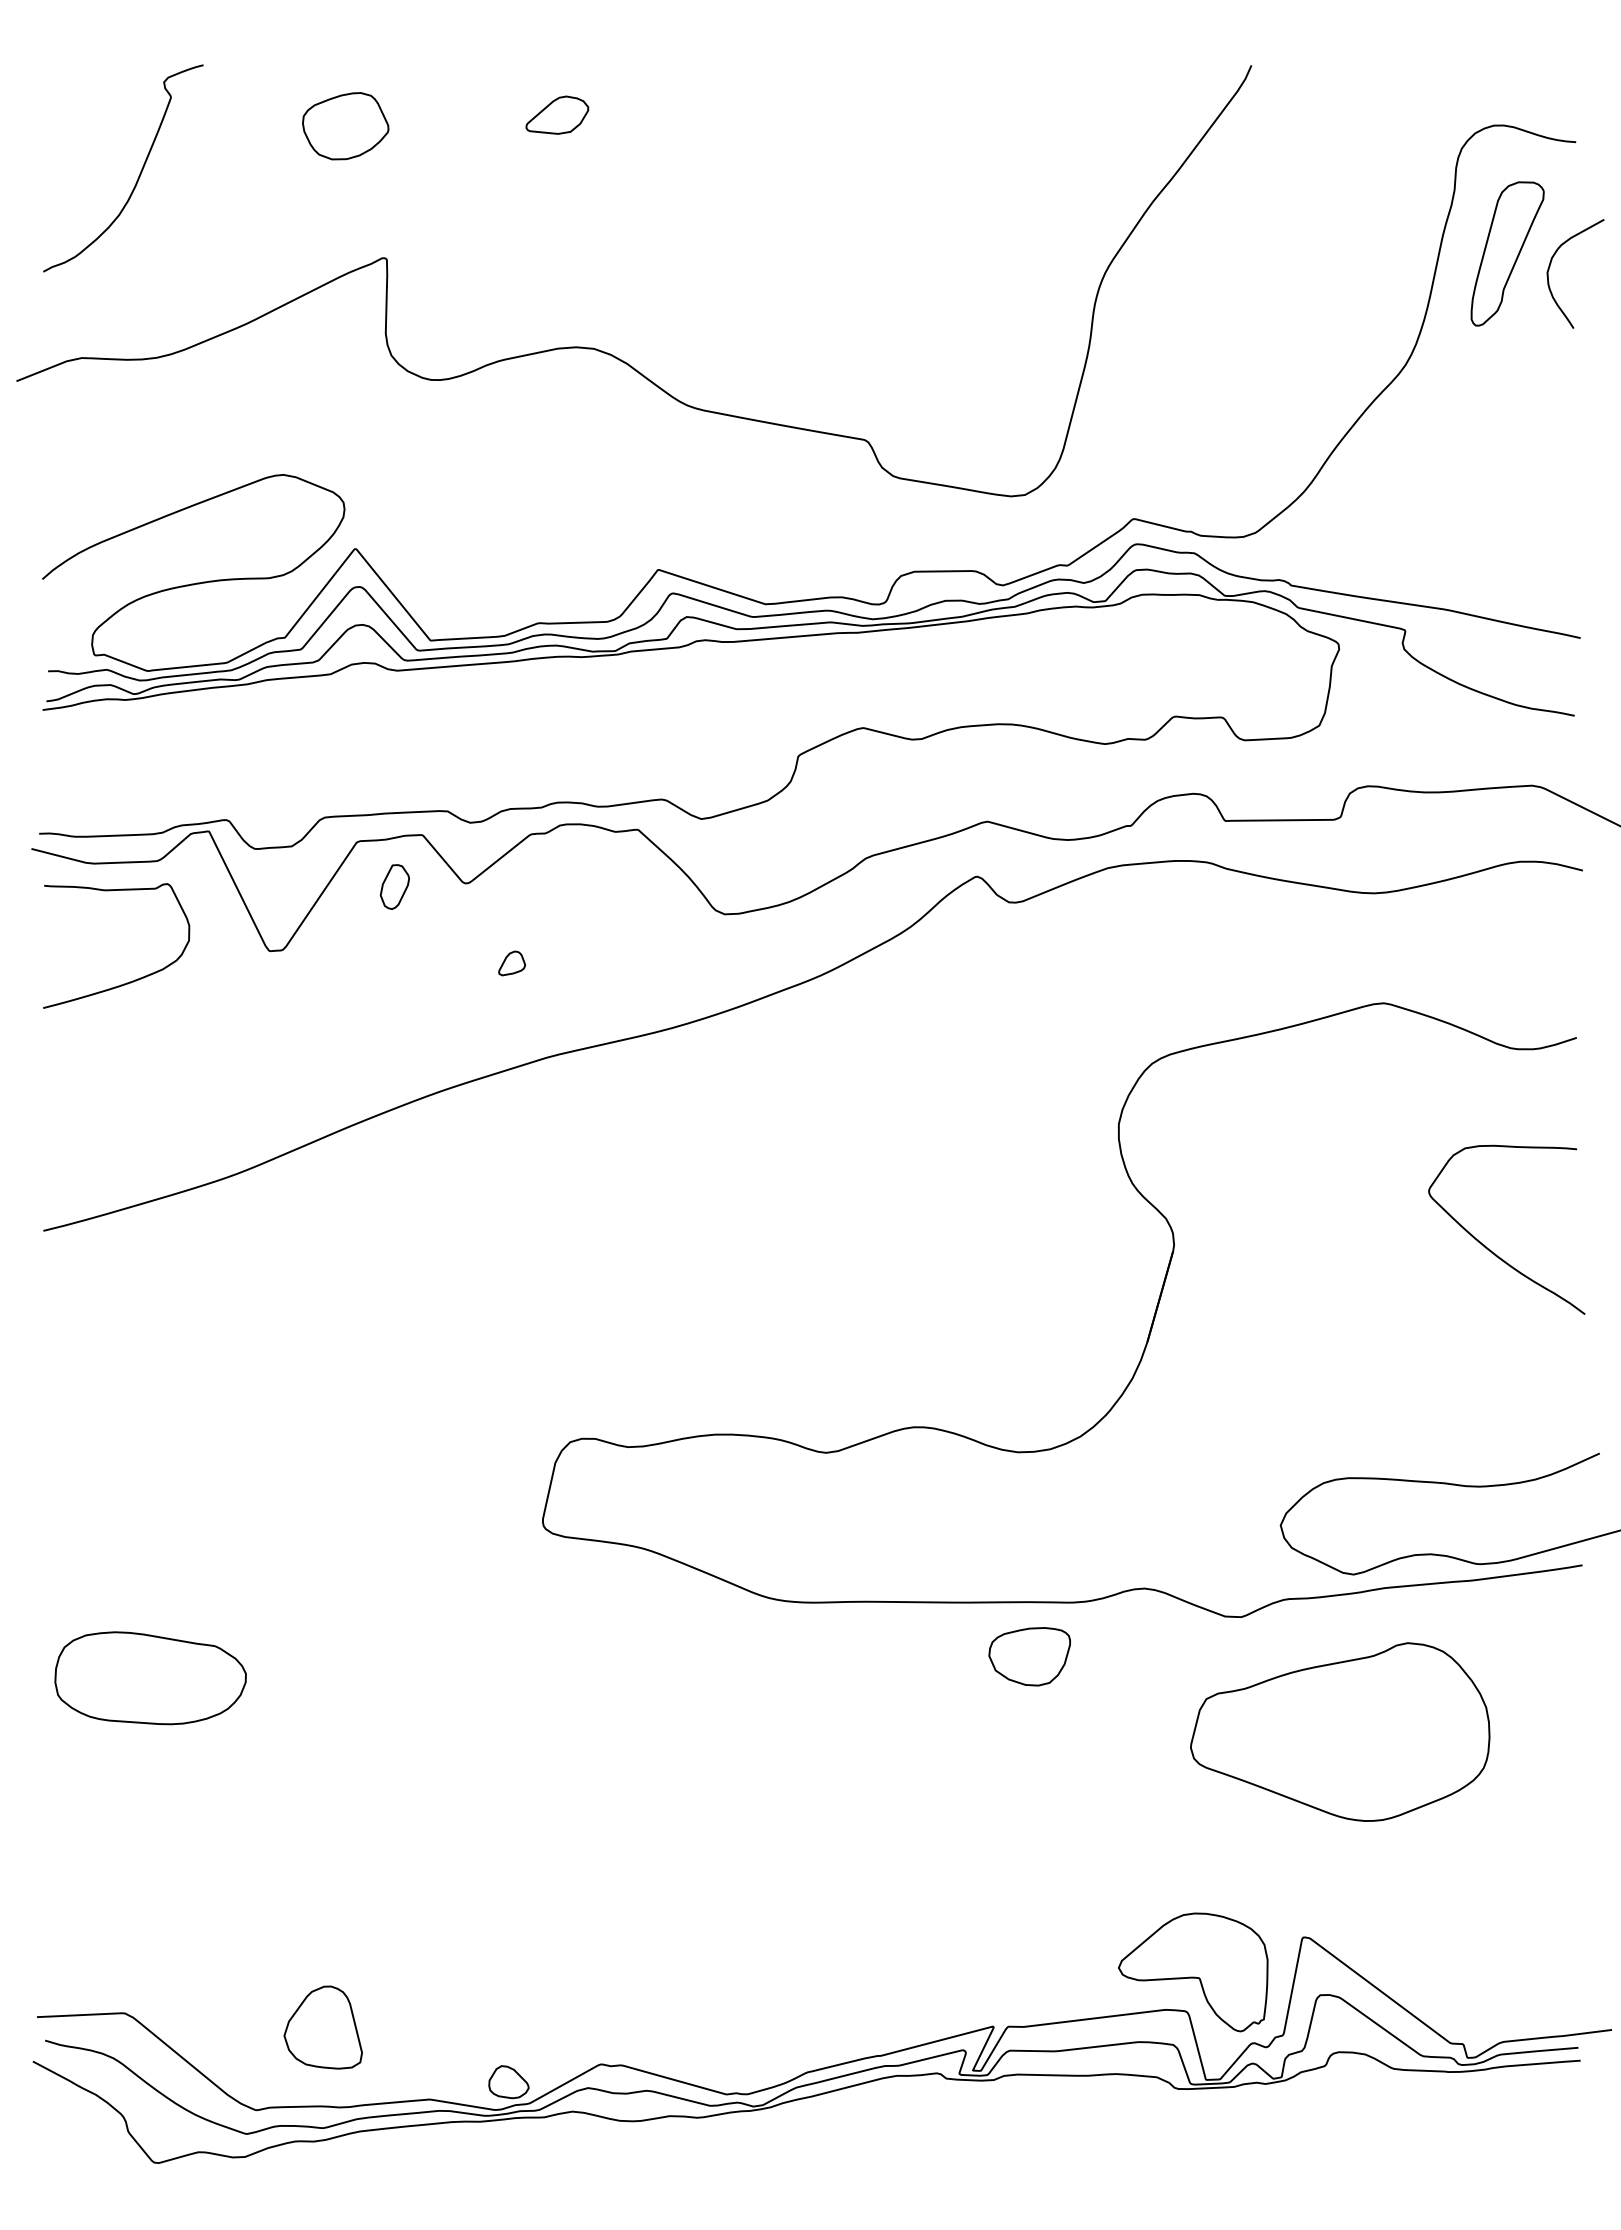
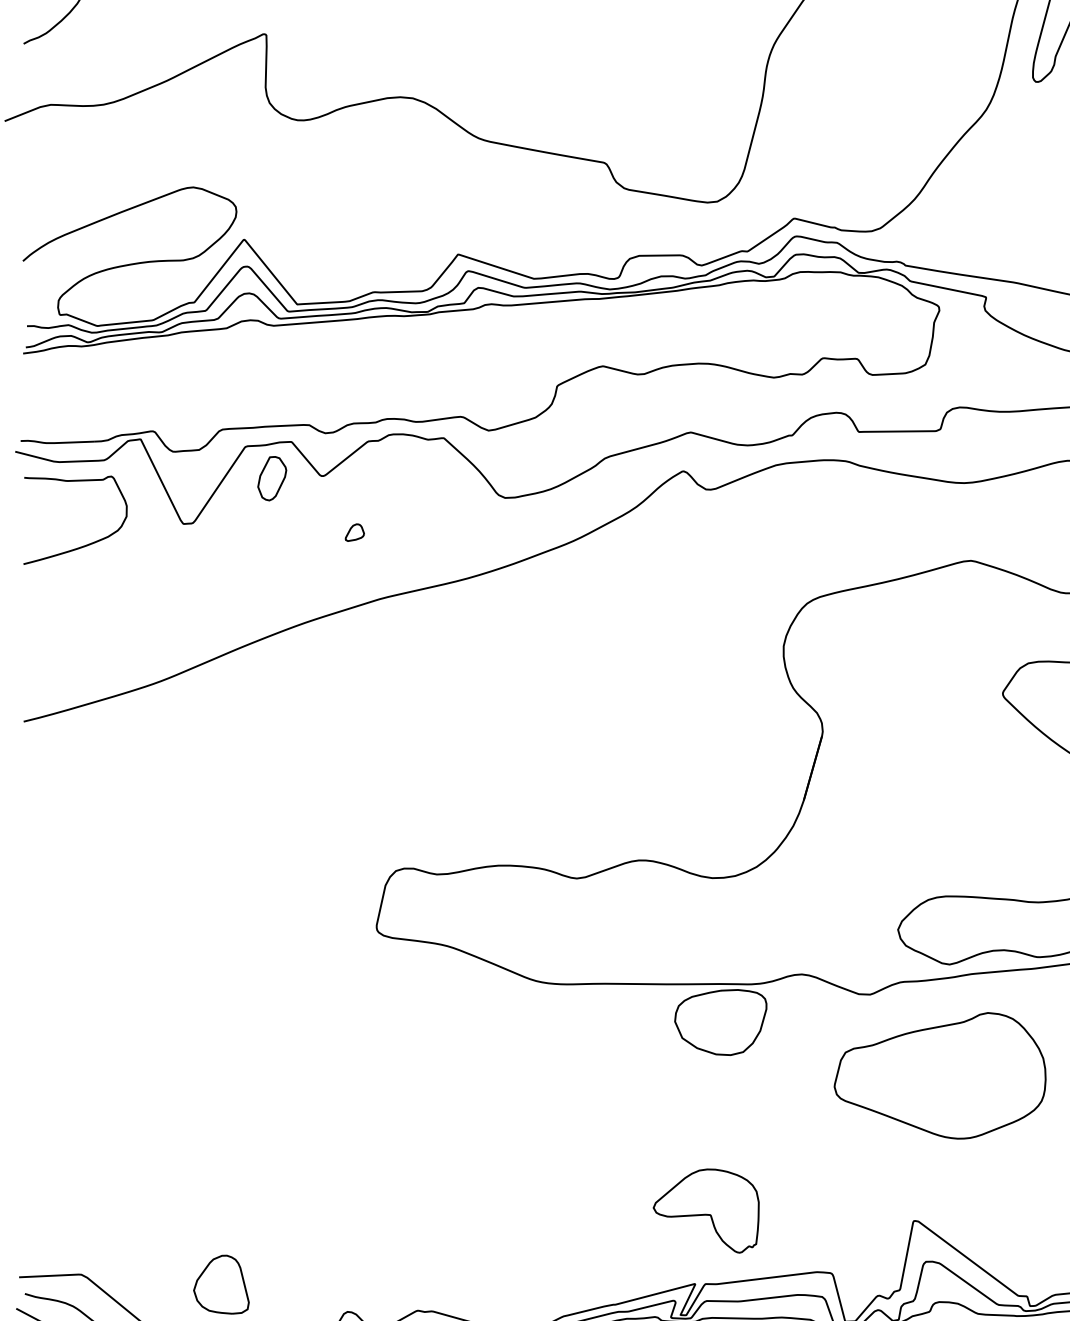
part: (394, 886) -> (271, 478), size x1.4
part: (1029, 1656) -> (720, 1022), size x1.6
part: (150, 1678) -> (99, 1037), removed
part: (1193, 1972) -> (706, 1211), moved

